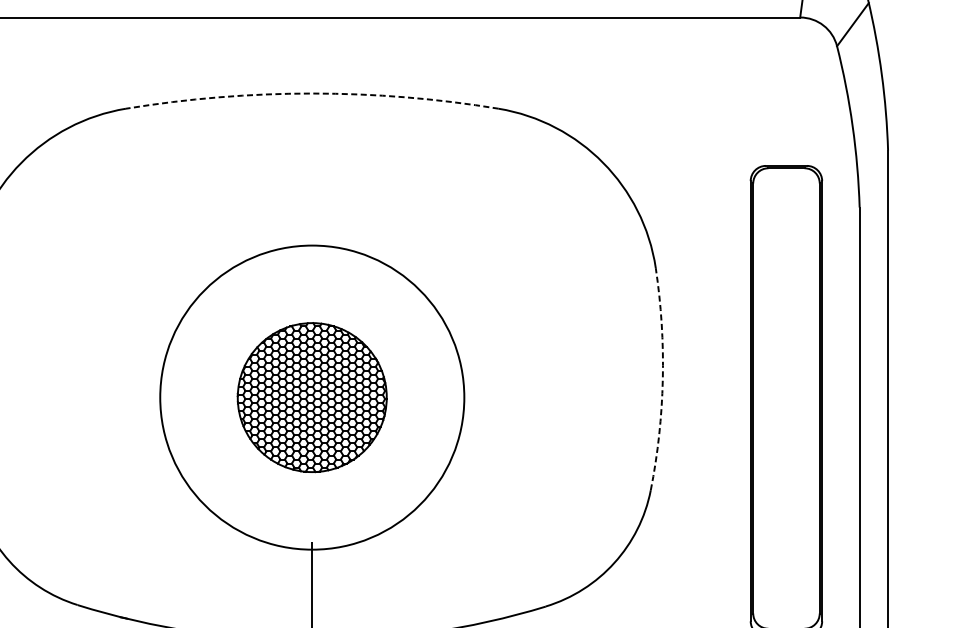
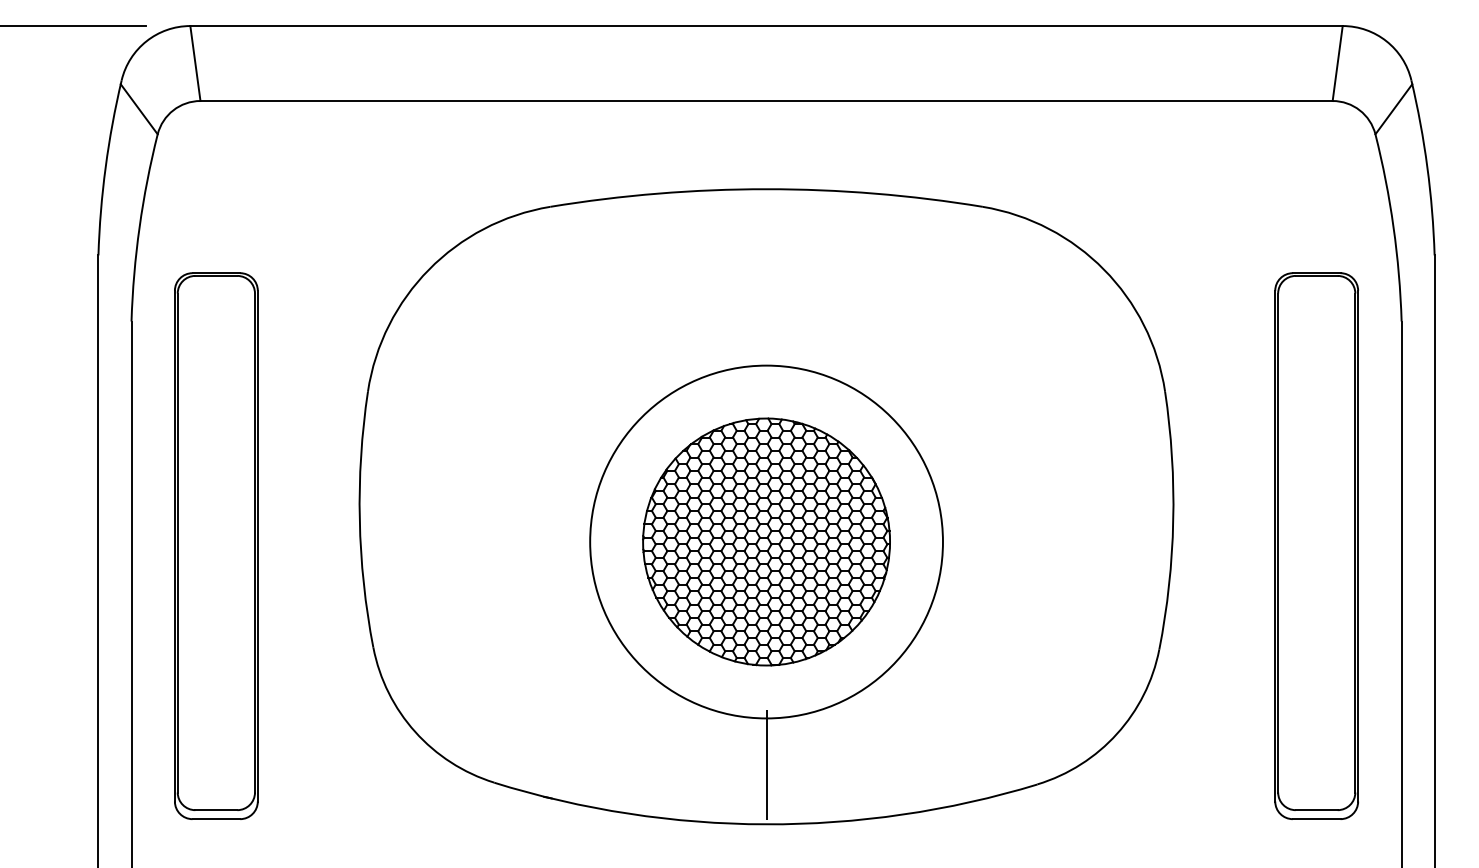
arc: (312, 93) -> (766, 189), dashed -> solid
arc: (663, 379) -> (1173, 520), dashed -> solid
part: (312, 397) -> (766, 541), size x1.43

